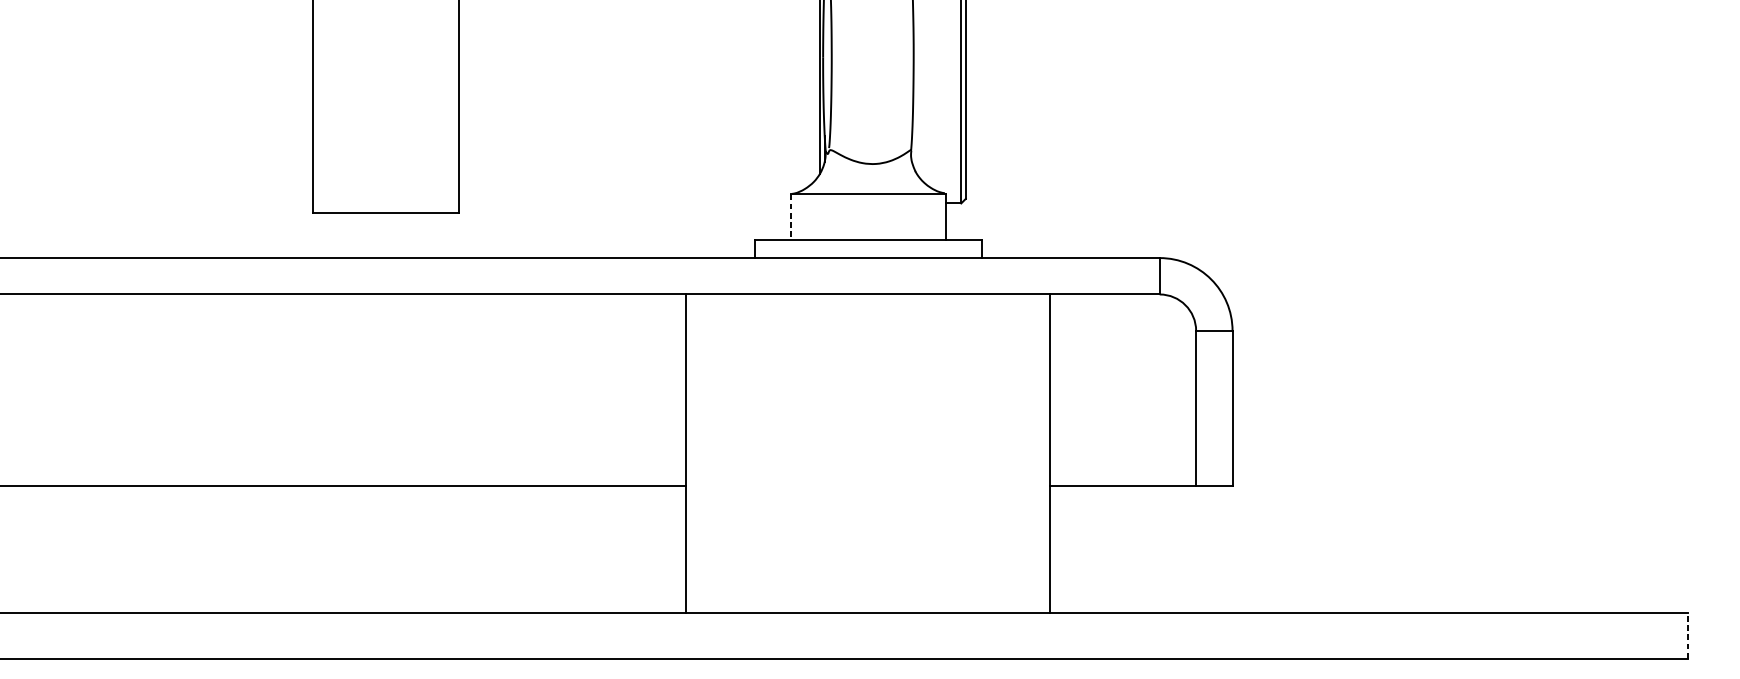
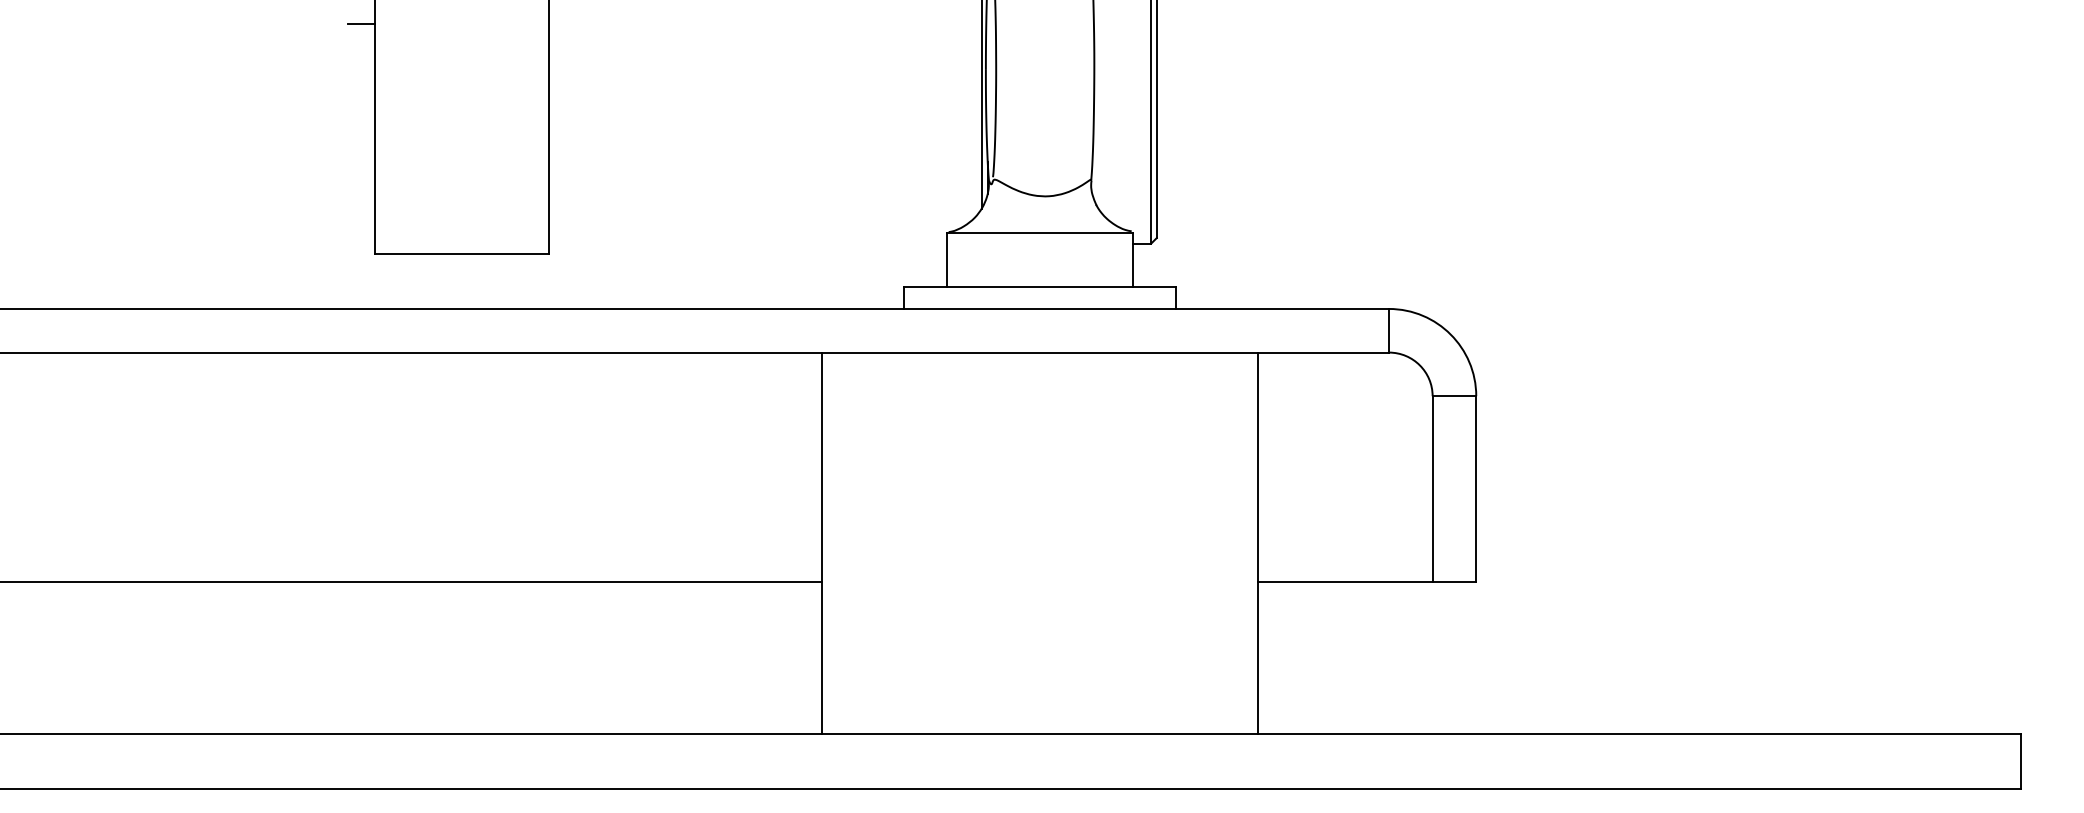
line: (301, 20) -> (360, 24), added
line: (791, 217) -> (947, 260), dashed -> solid
line: (1687, 635) -> (2021, 761), dashed -> solid

